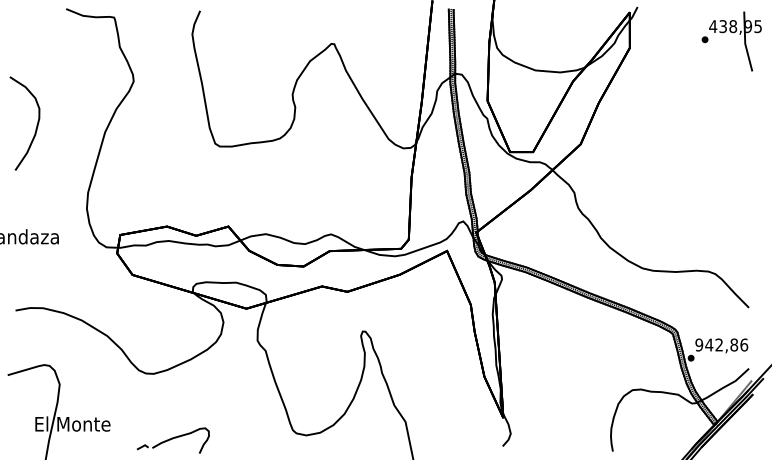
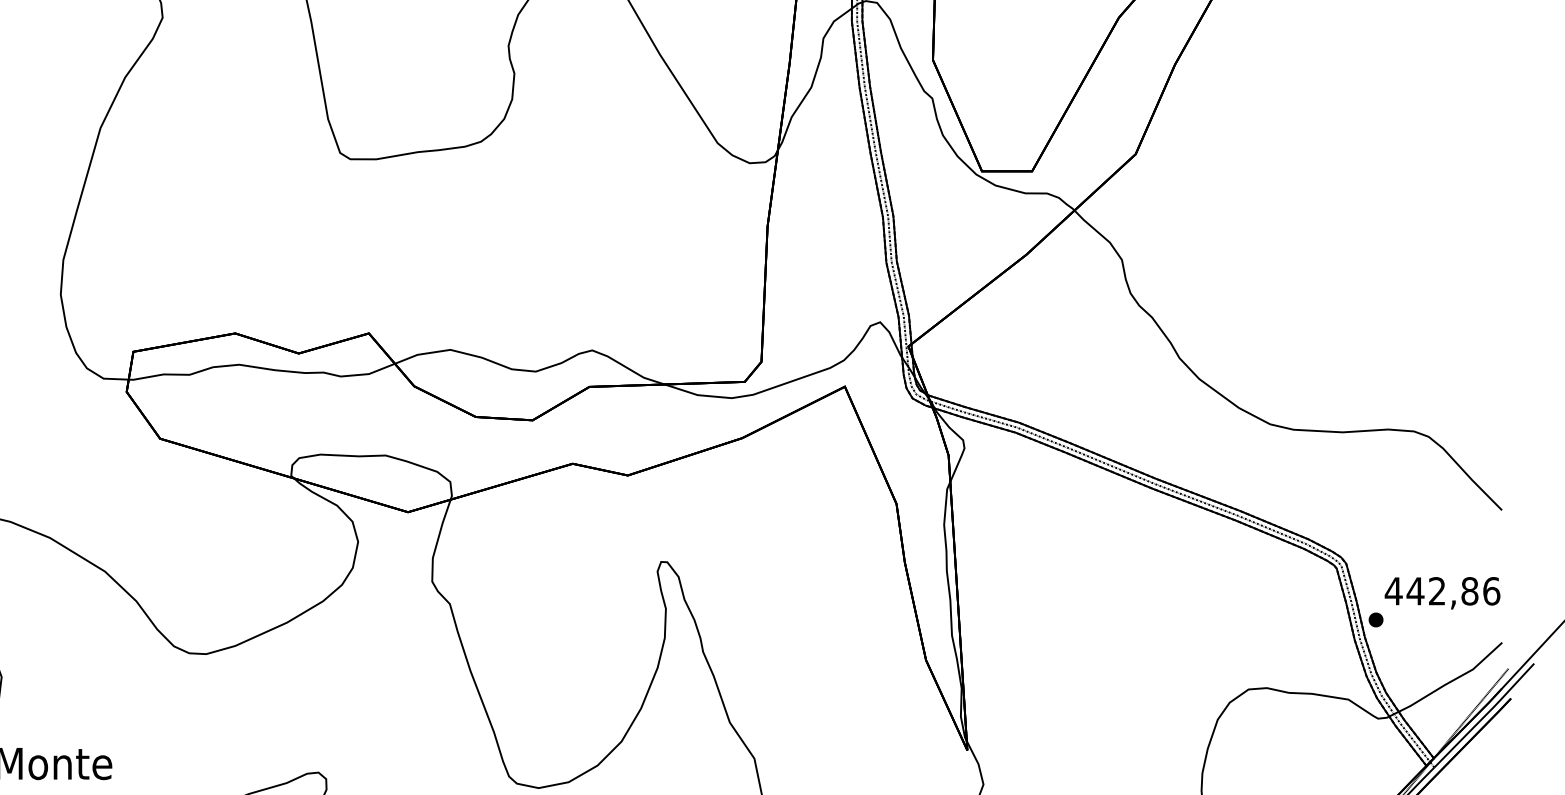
text: (699, 344) -> (1394, 590), 942,86 -> 442,86

